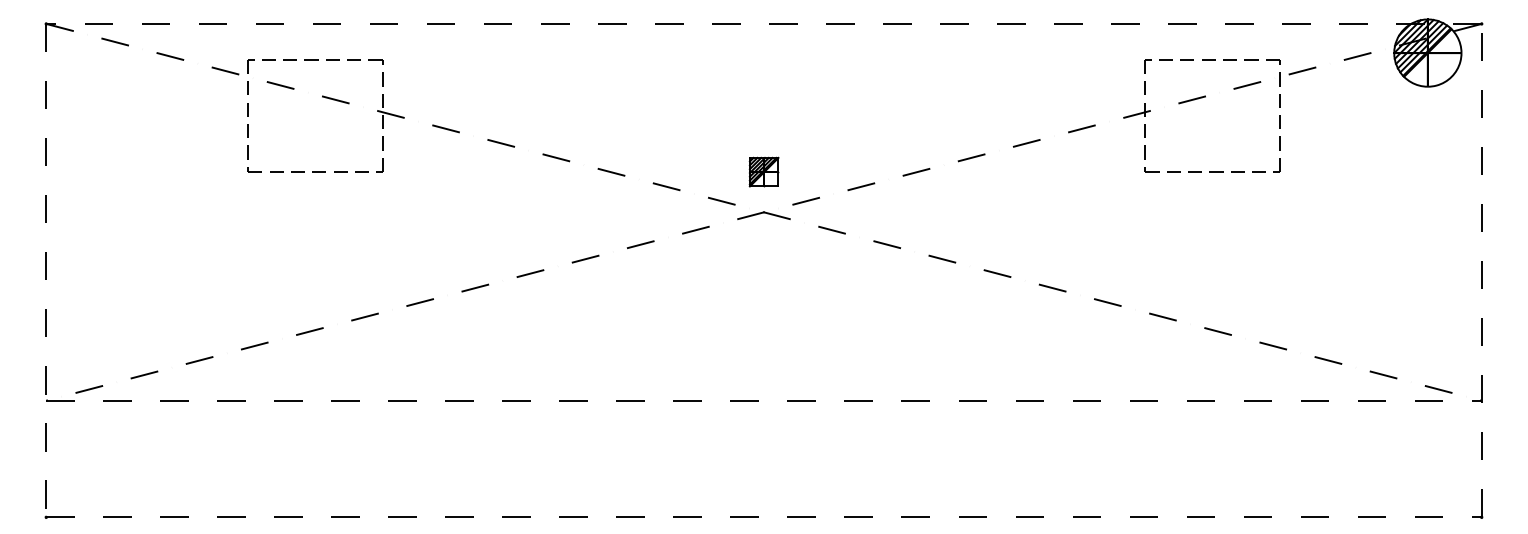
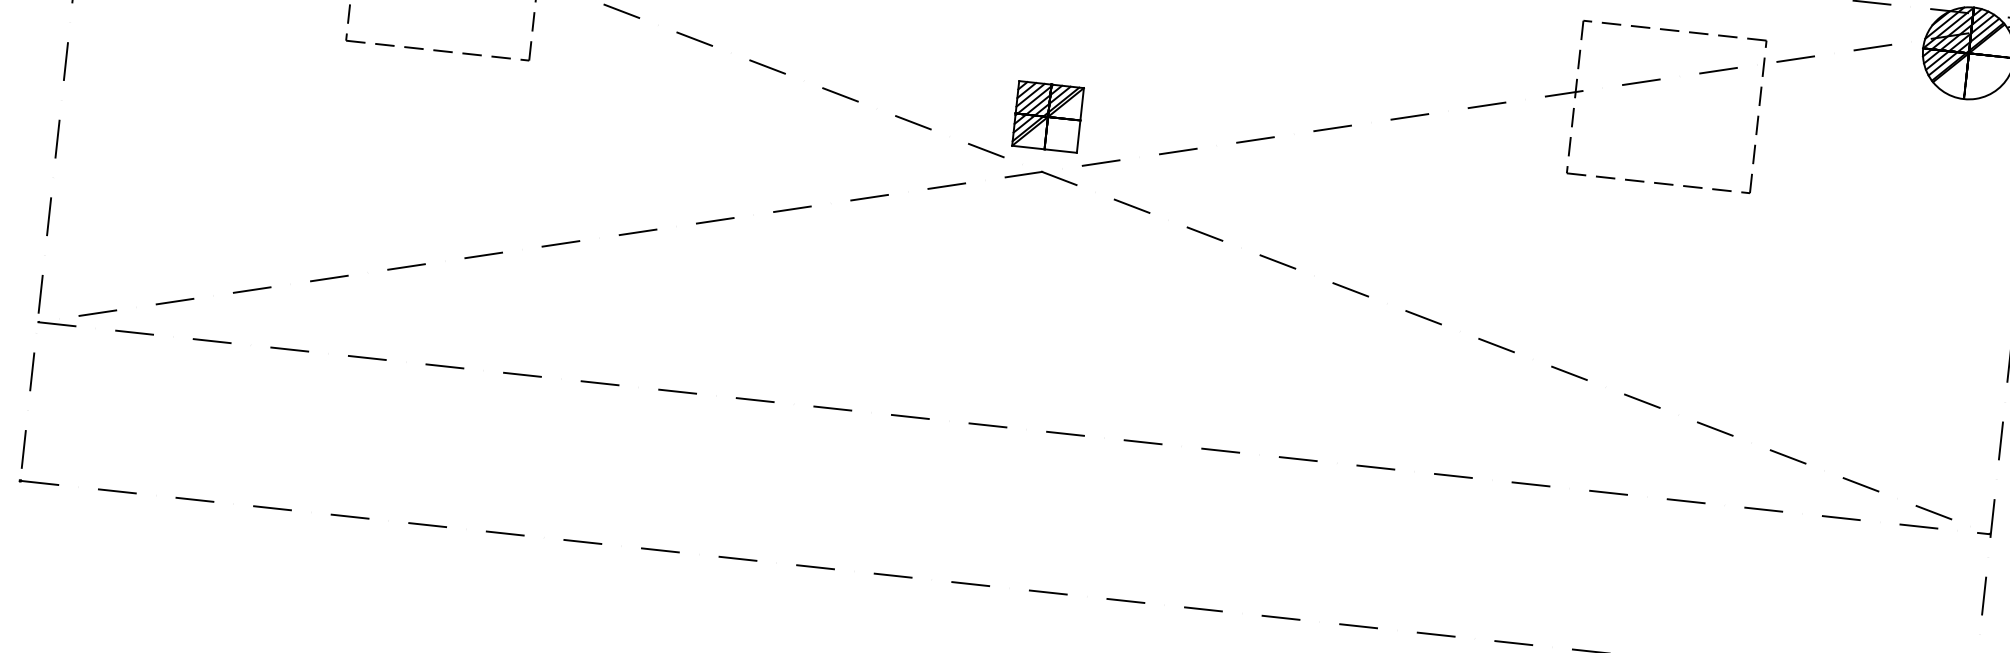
part: (764, 172) -> (1048, 117), size x1.67

